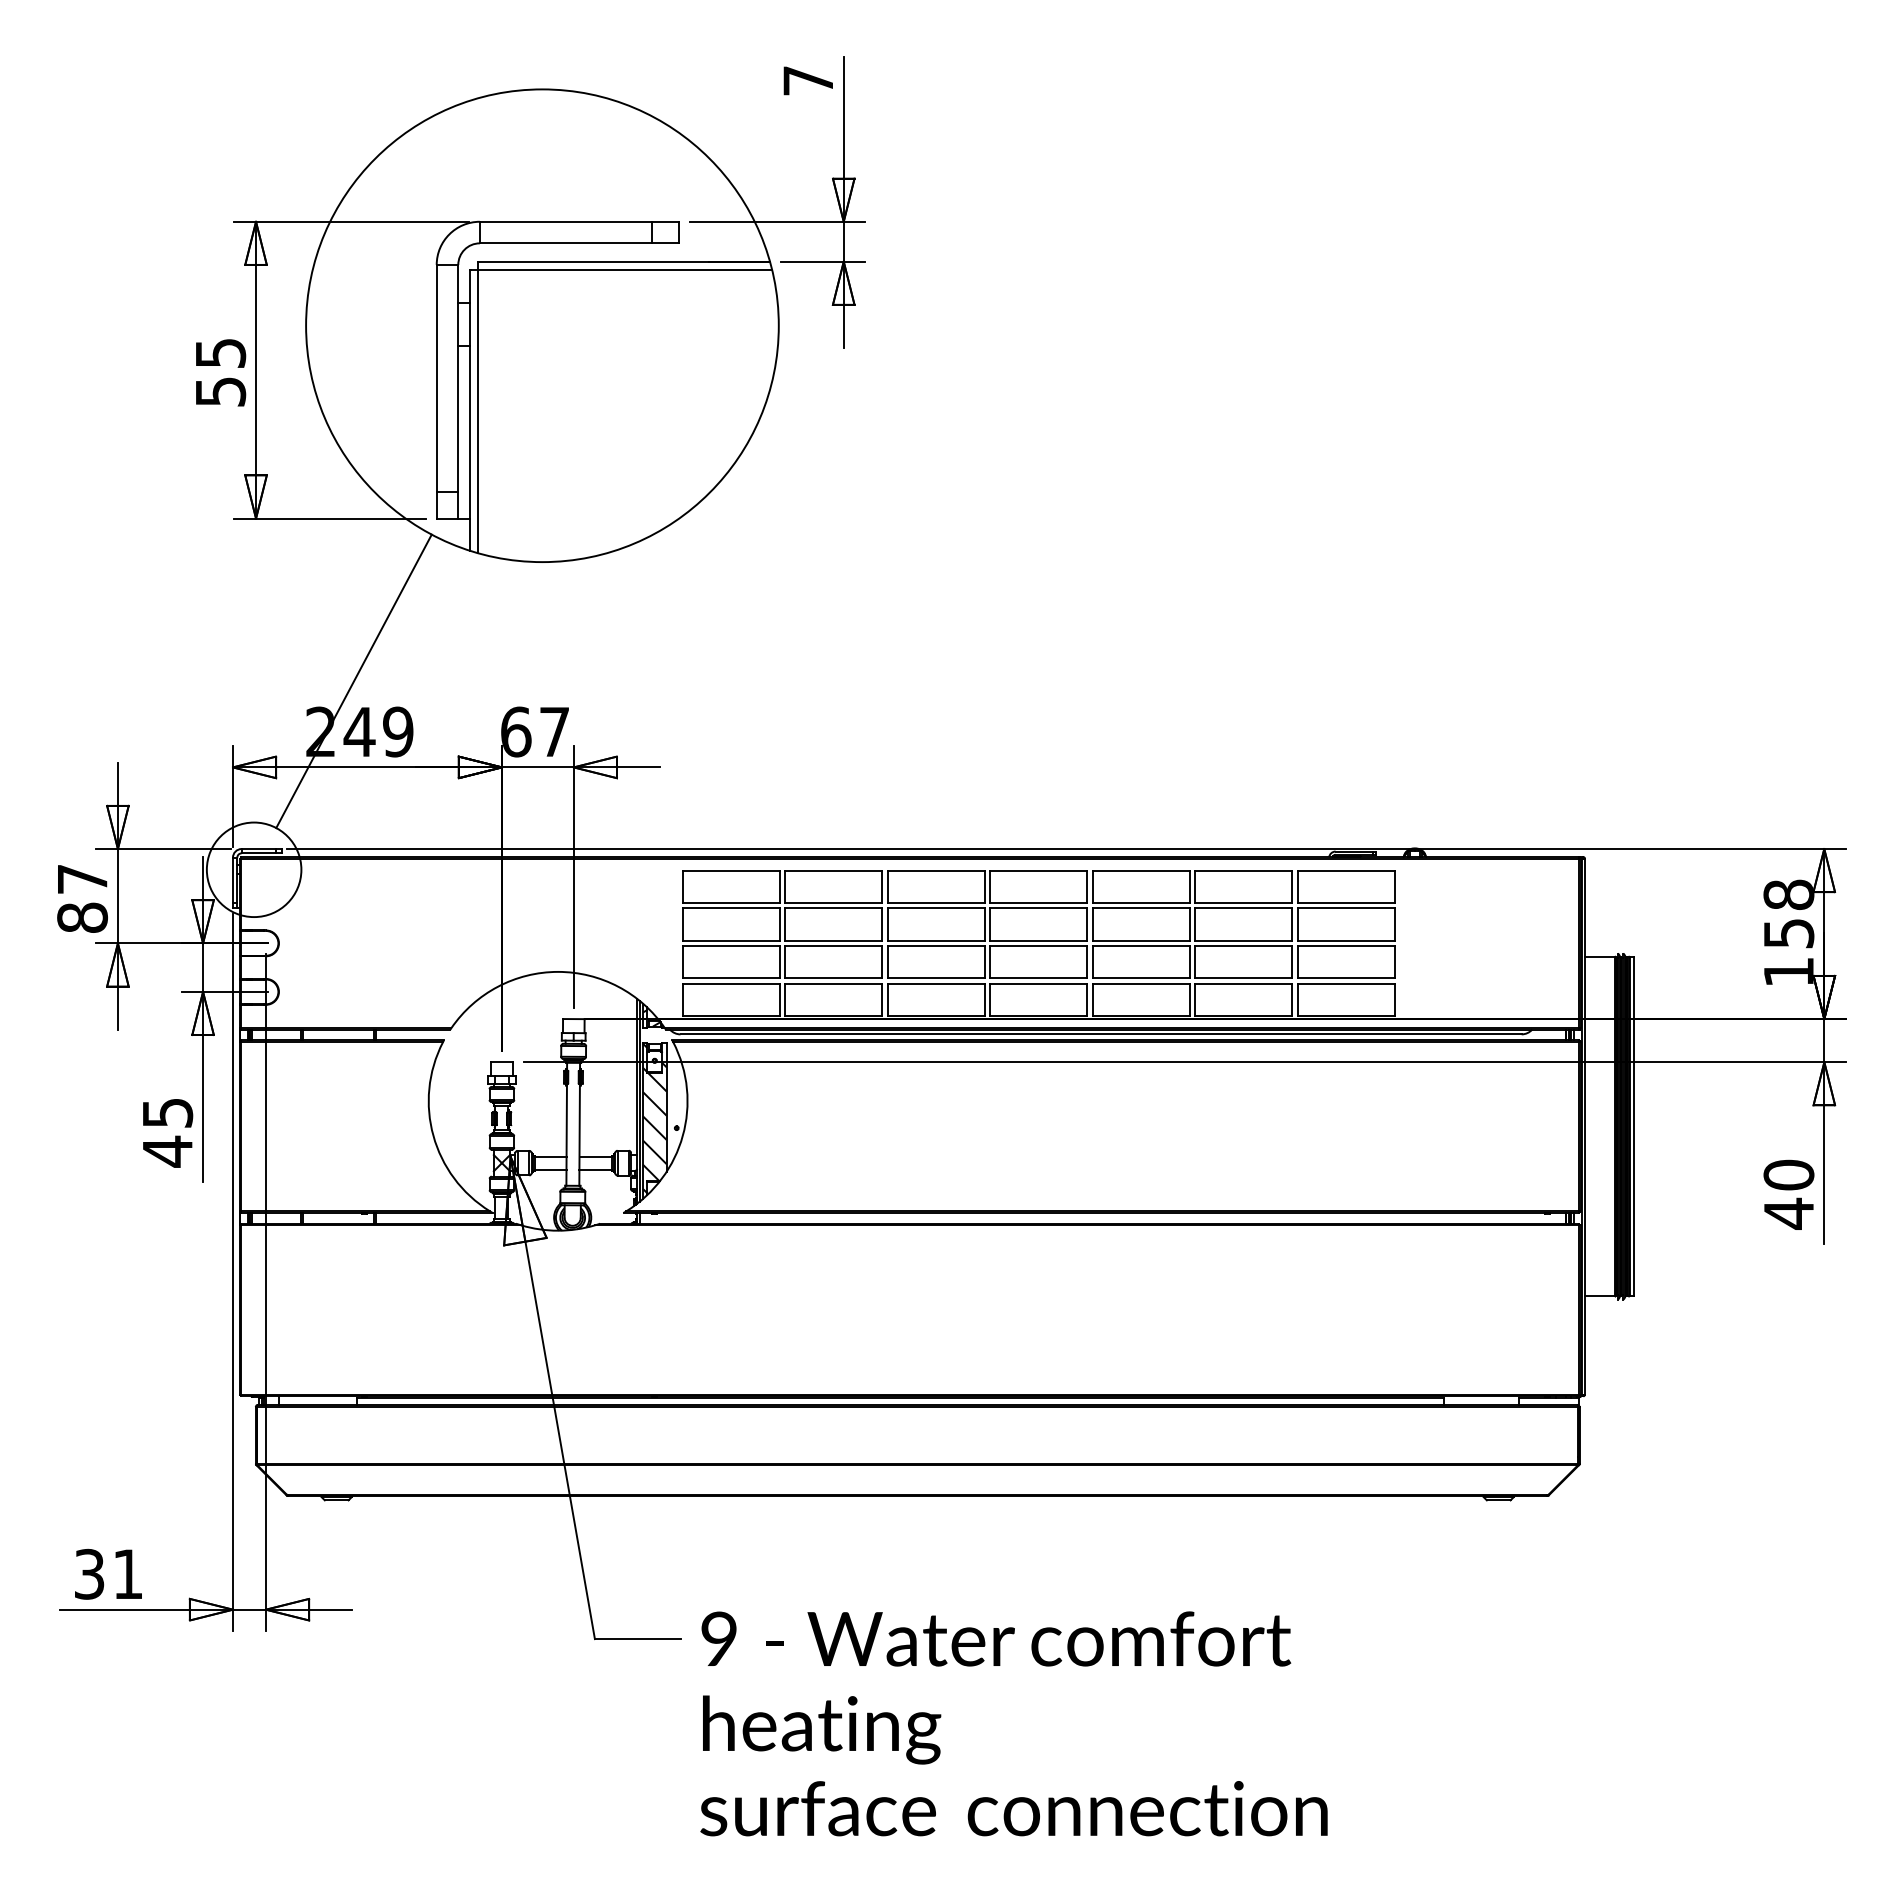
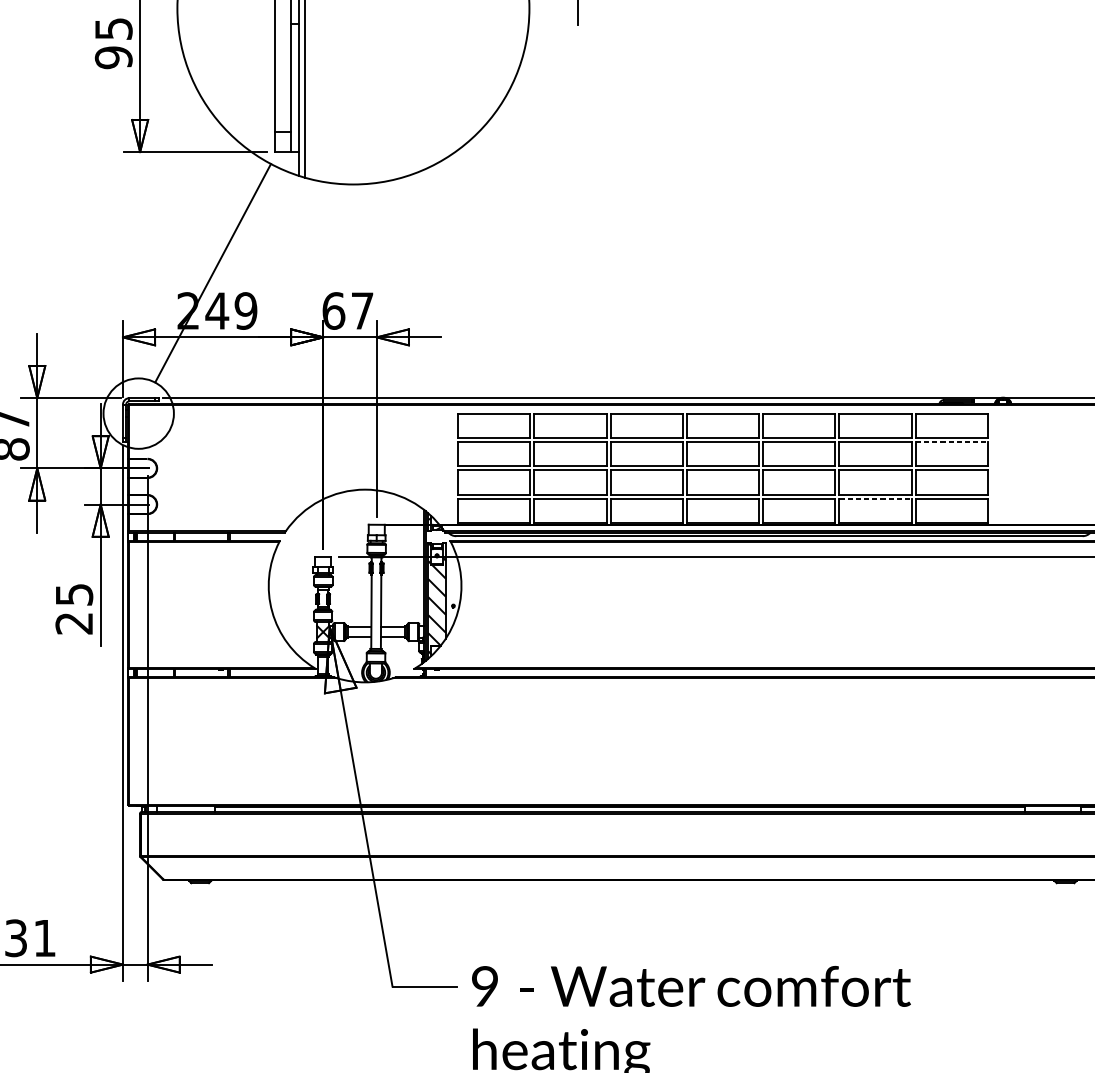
text: (220, 391) -> (113, 57), 55 -> 95
line: (1346, 908) -> (952, 442), solid -> dashed
line: (1243, 983) -> (875, 498), solid -> dashed
text: (167, 1151) -> (74, 623), 45 -> 25

